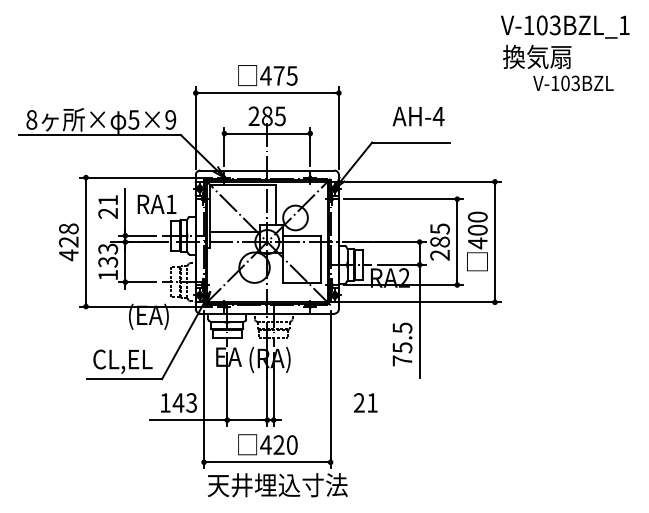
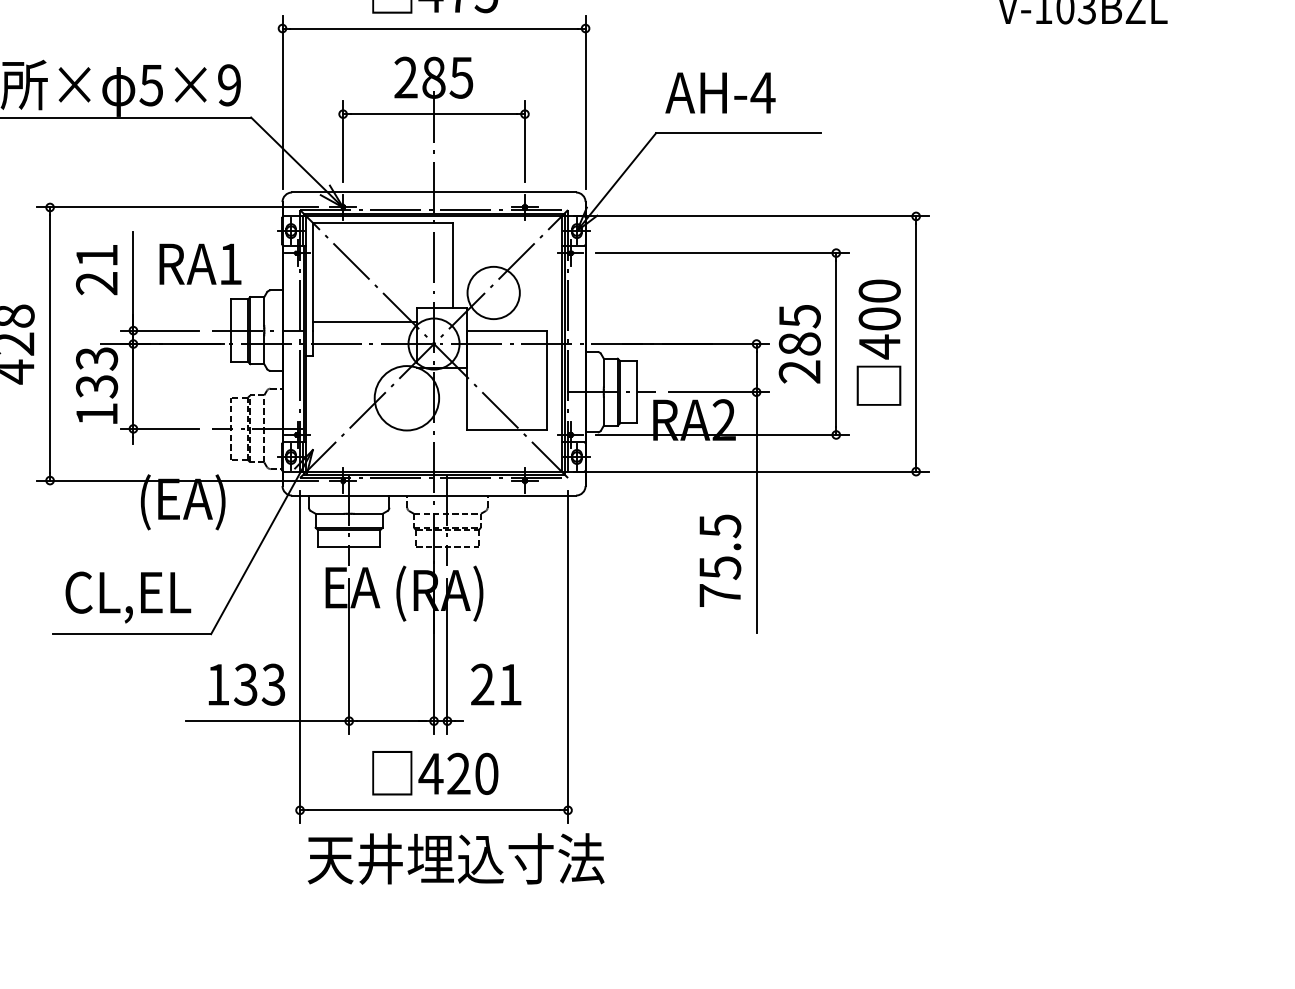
text: (418, 116) -> (720, 92), moved
text: (178, 402) -> (245, 683), 143 -> 133
text: (365, 402) -> (495, 683), moved

